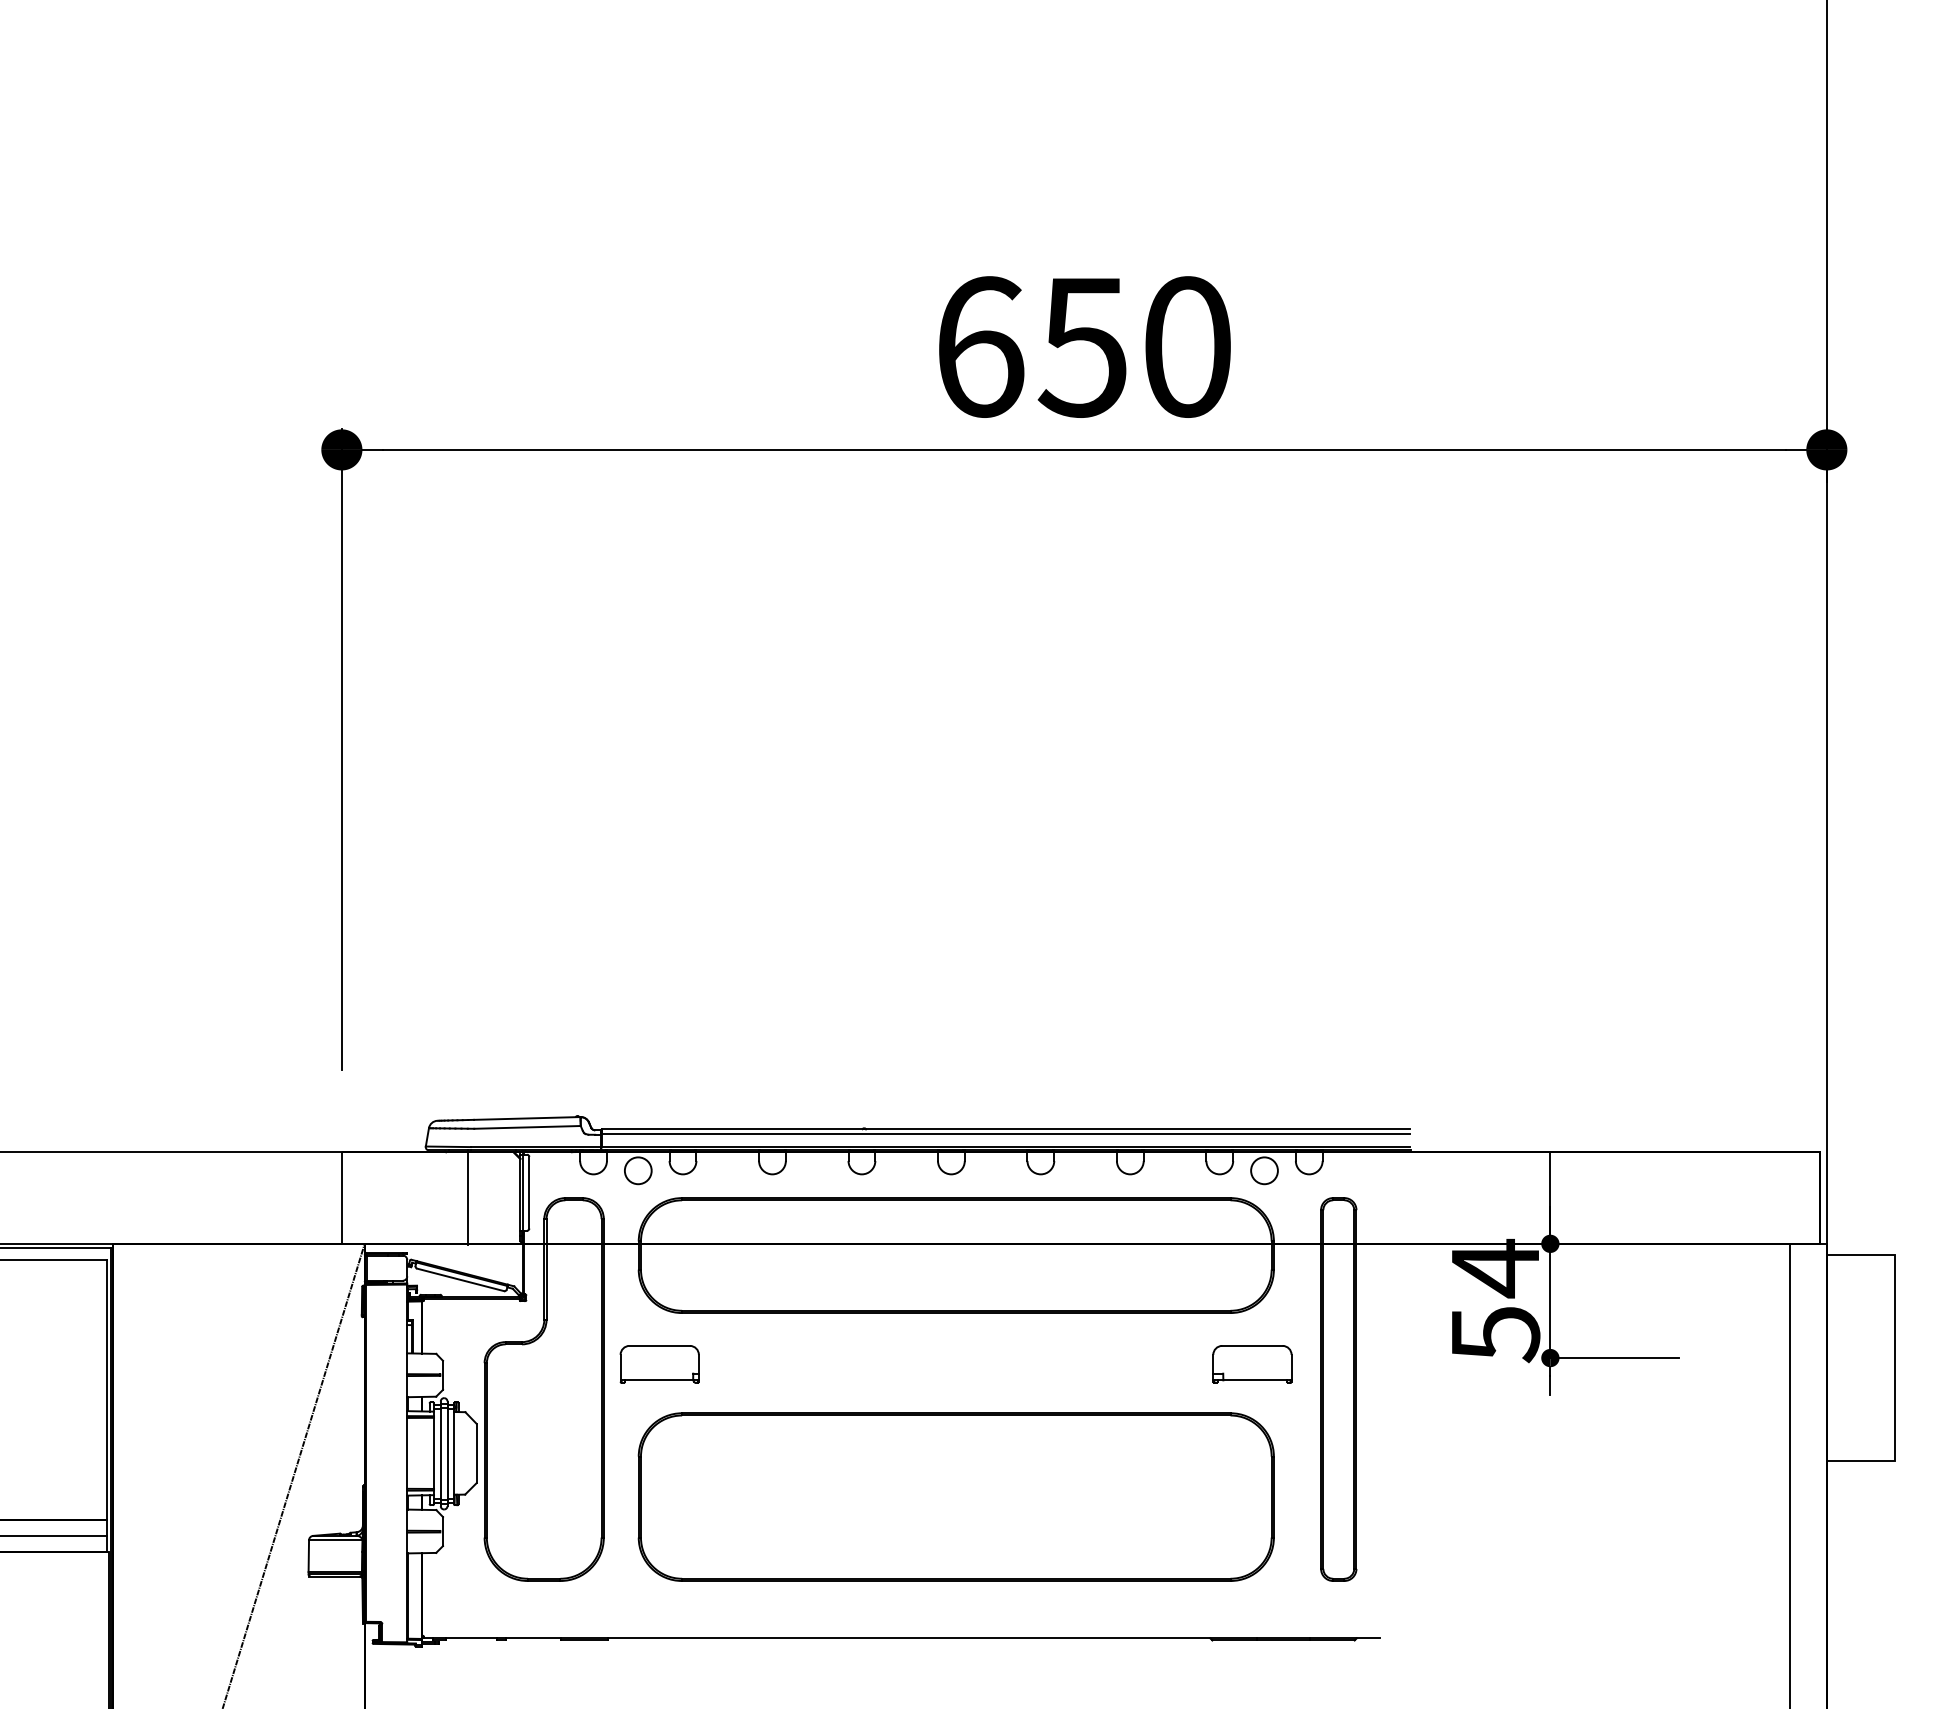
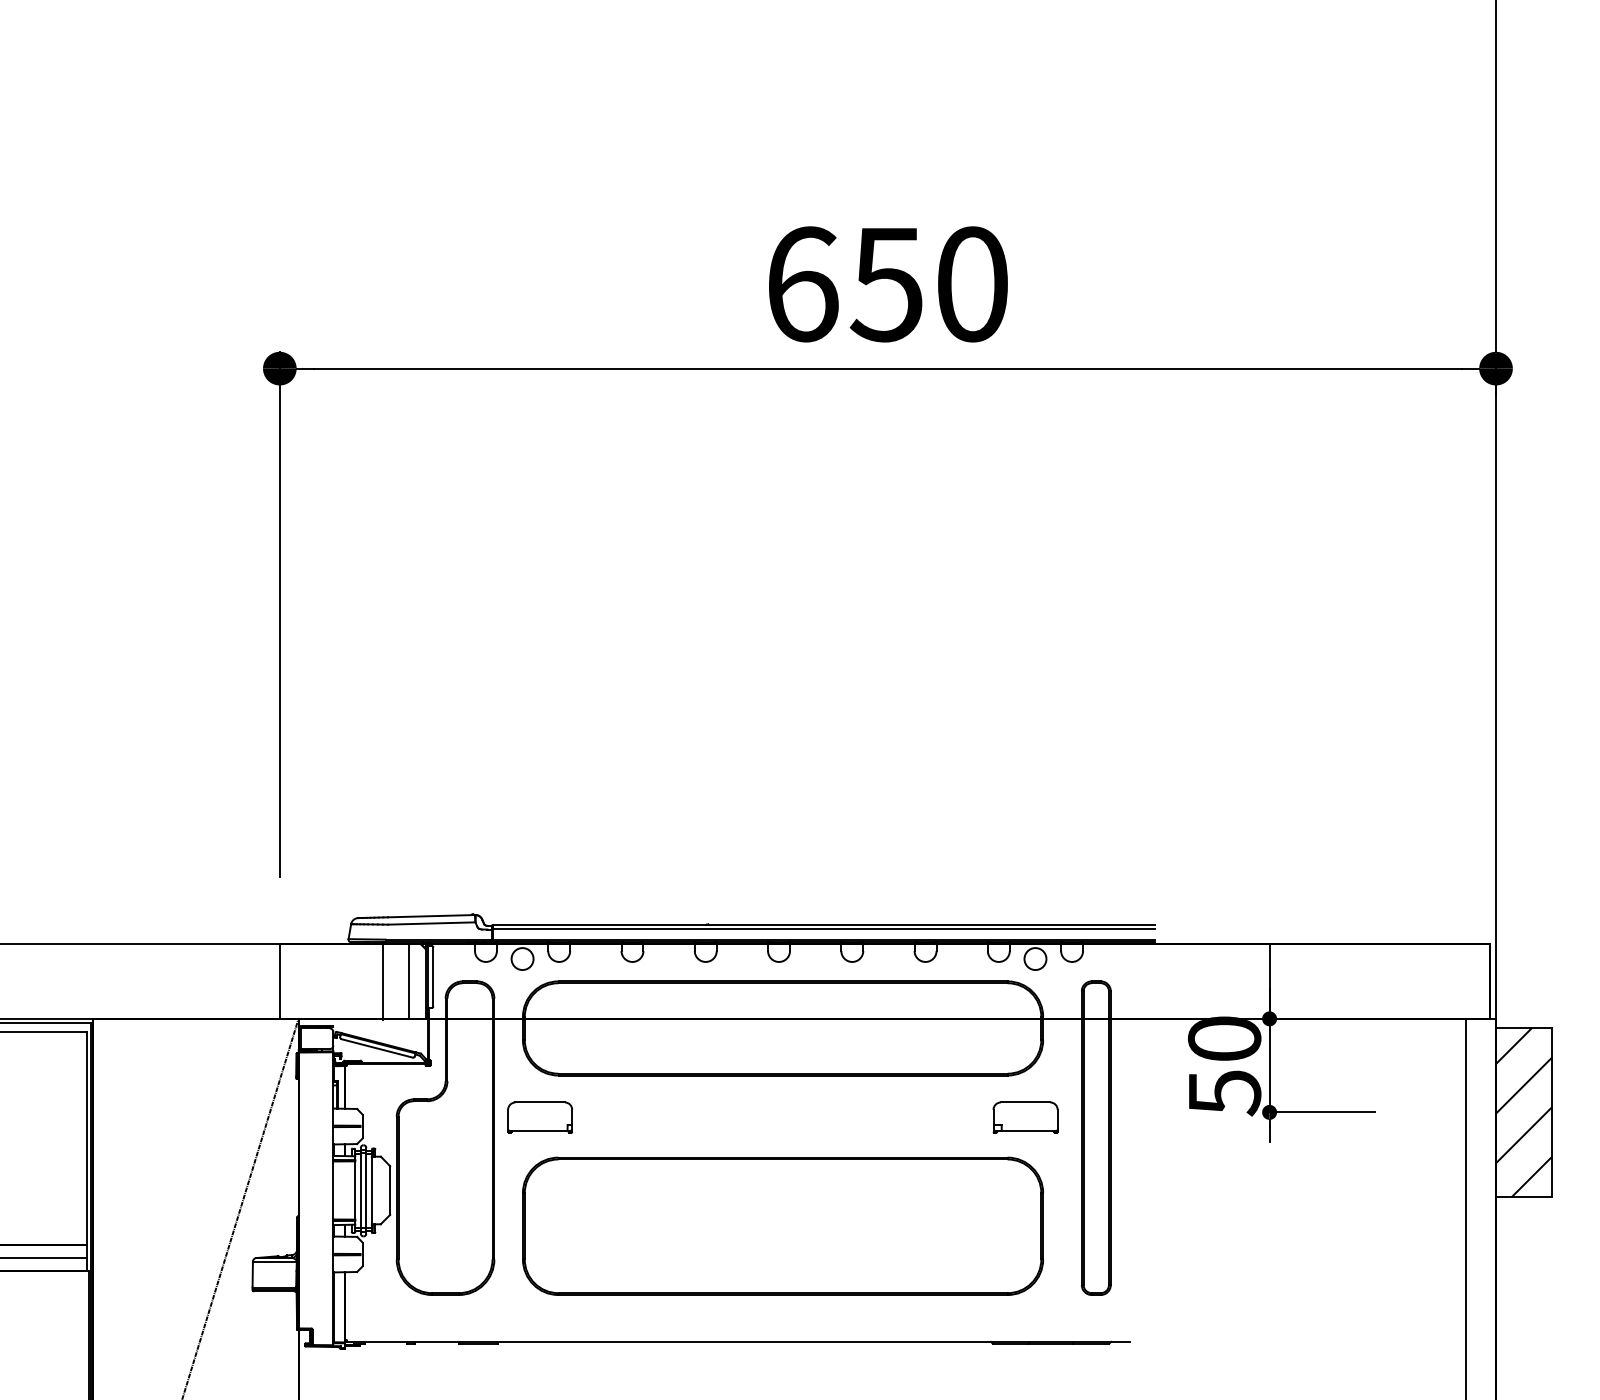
line: (499, 1197) -> (408, 980), added
text: (1495, 1268) -> (1224, 1039), 54 -> 50
hatch: (1860, 1357) -> (1523, 1111), added

